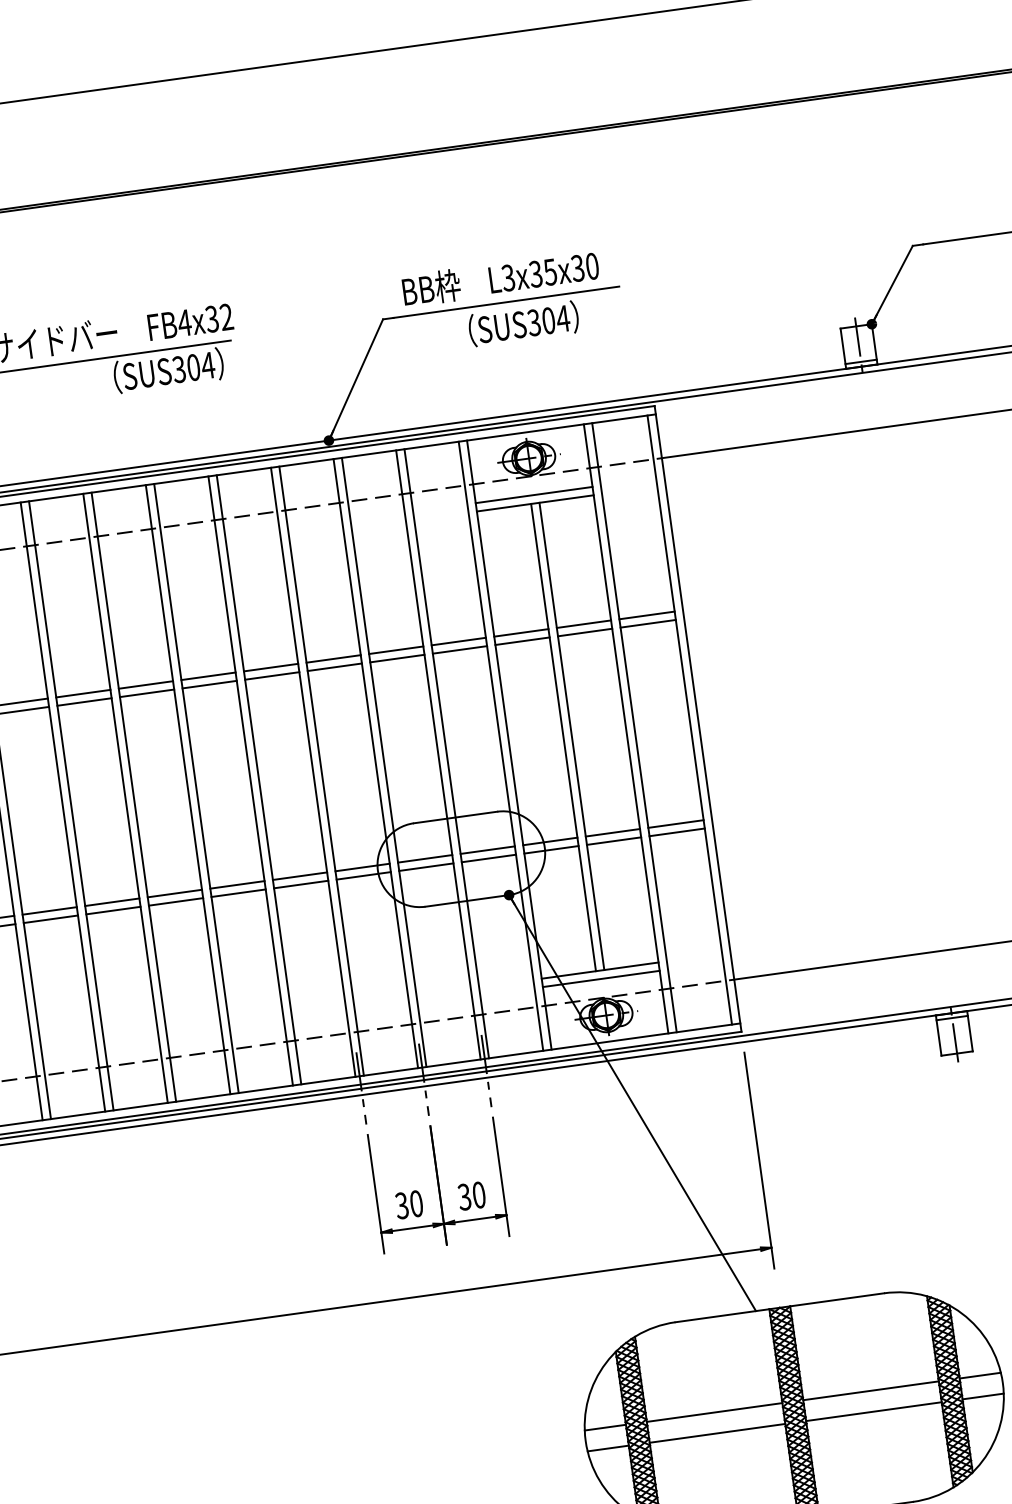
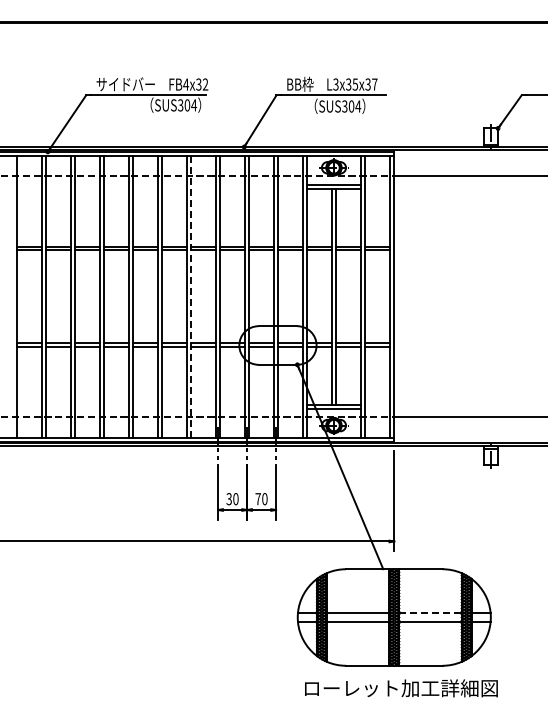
text: (591, 266) -> (374, 84), L3x35x30 -> L3x35x37
line: (259, 779) -> (191, 296), solid -> dashed
text: (463, 1198) -> (257, 499), 30 -> 70
line: (873, 1390) -> (431, 612), solid -> dashed

